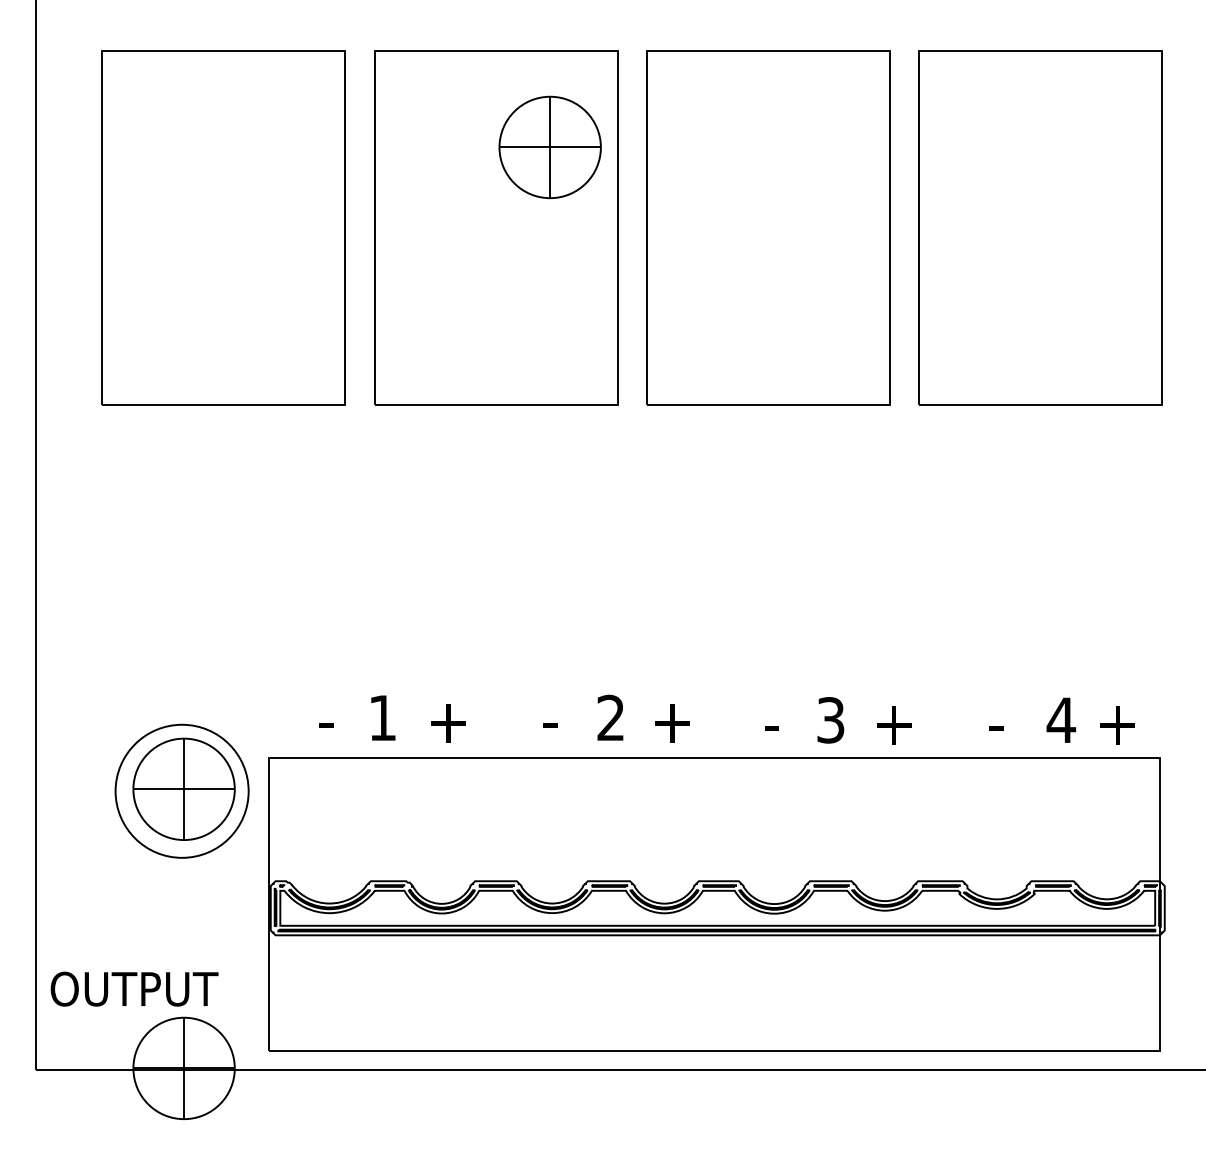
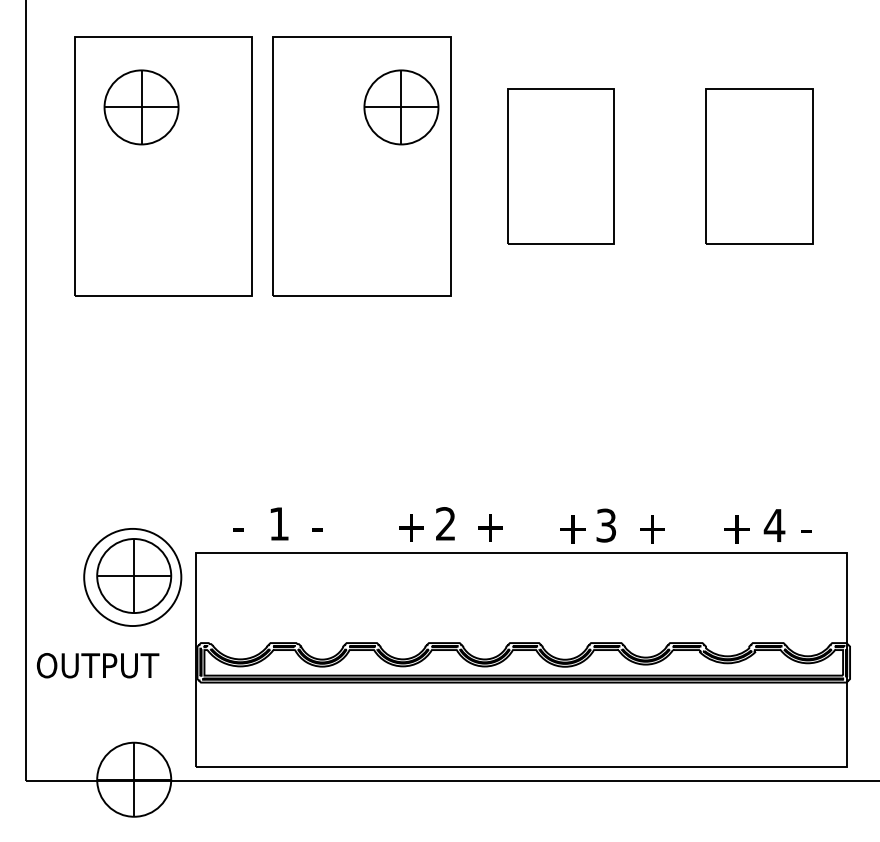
part: (193, 147) -> (141, 107), added
part: (768, 227) -> (560, 165), size x0.6
part: (1040, 227) -> (759, 165), size x0.6
text: (446, 723) -> (325, 527), + -> -
text: (561, 723) -> (409, 527), - -> +
text: (783, 725) -> (571, 529), - -> +
text: (1007, 725) -> (735, 529), - -> +
text: (1115, 725) -> (814, 529), + -> -
text: (134, 988) -> (97, 665), moved

